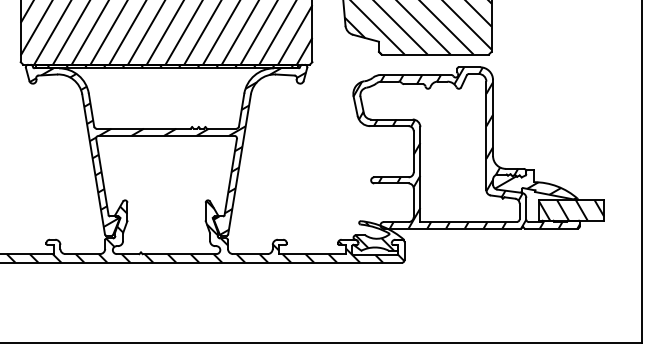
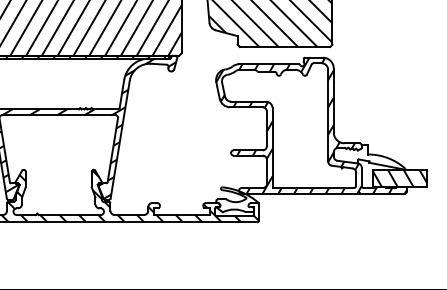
hatch: (535, 184) -> (369, 156), removed
hatch: (374, 235) -> (233, 199), removed

